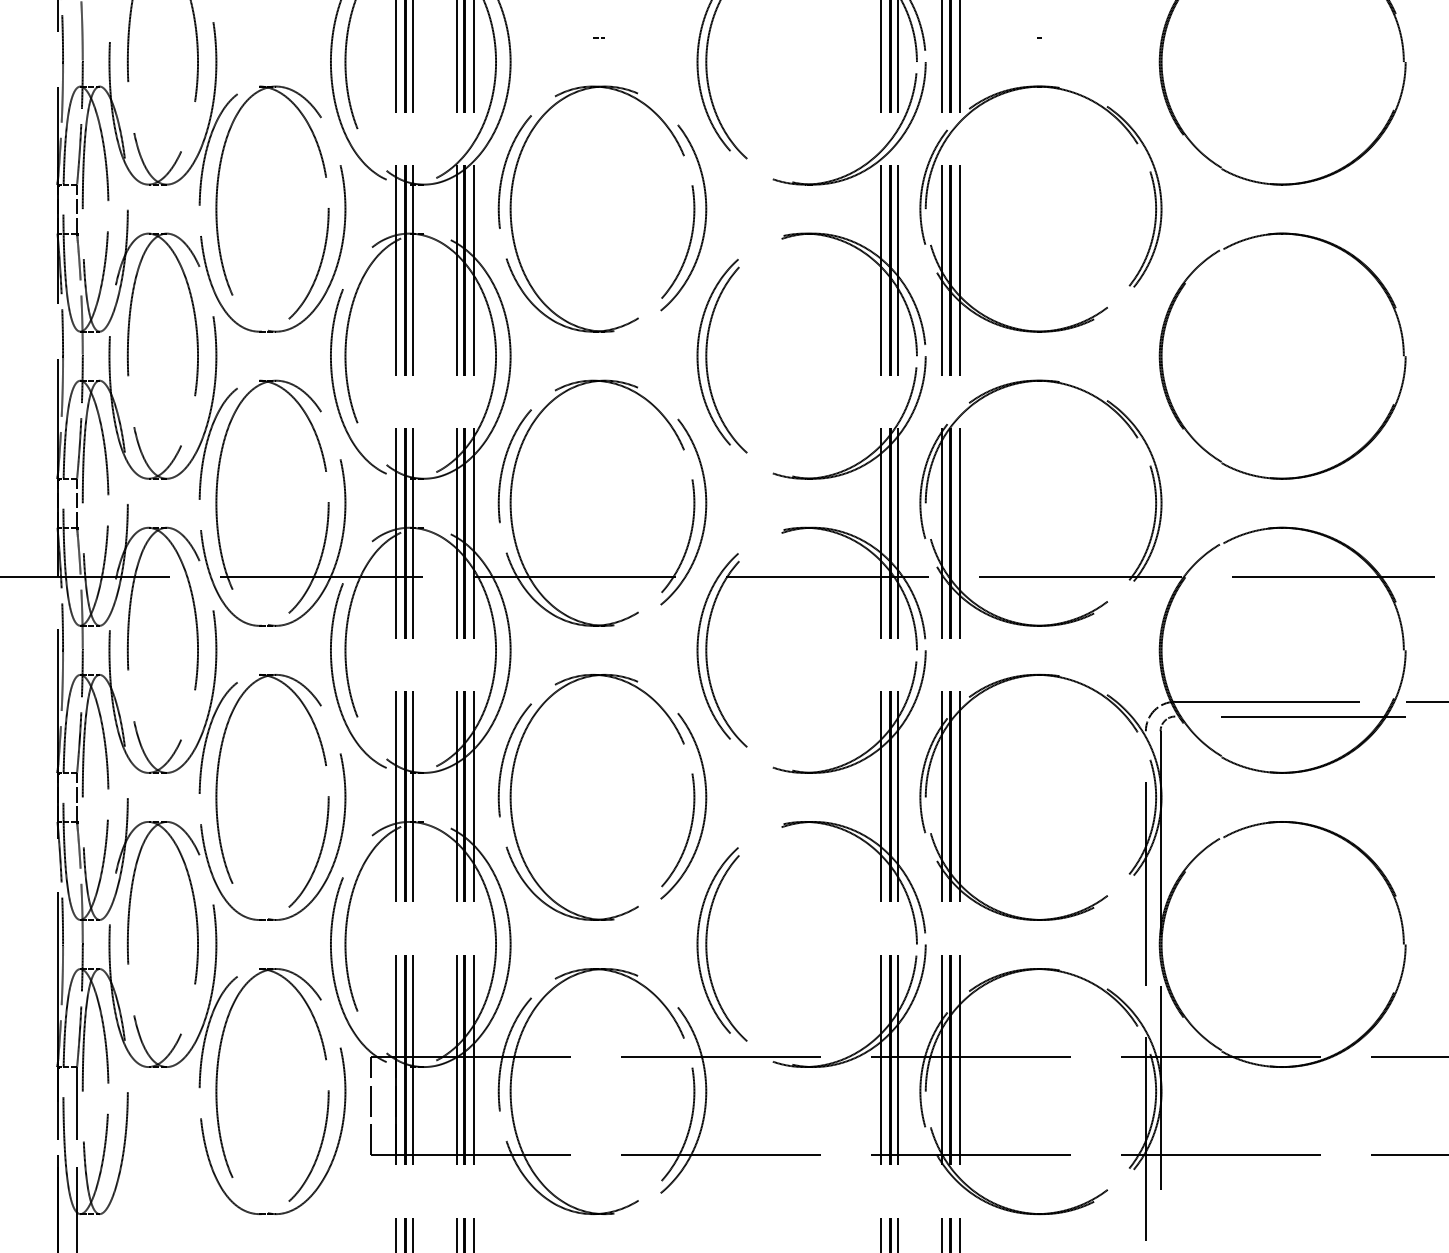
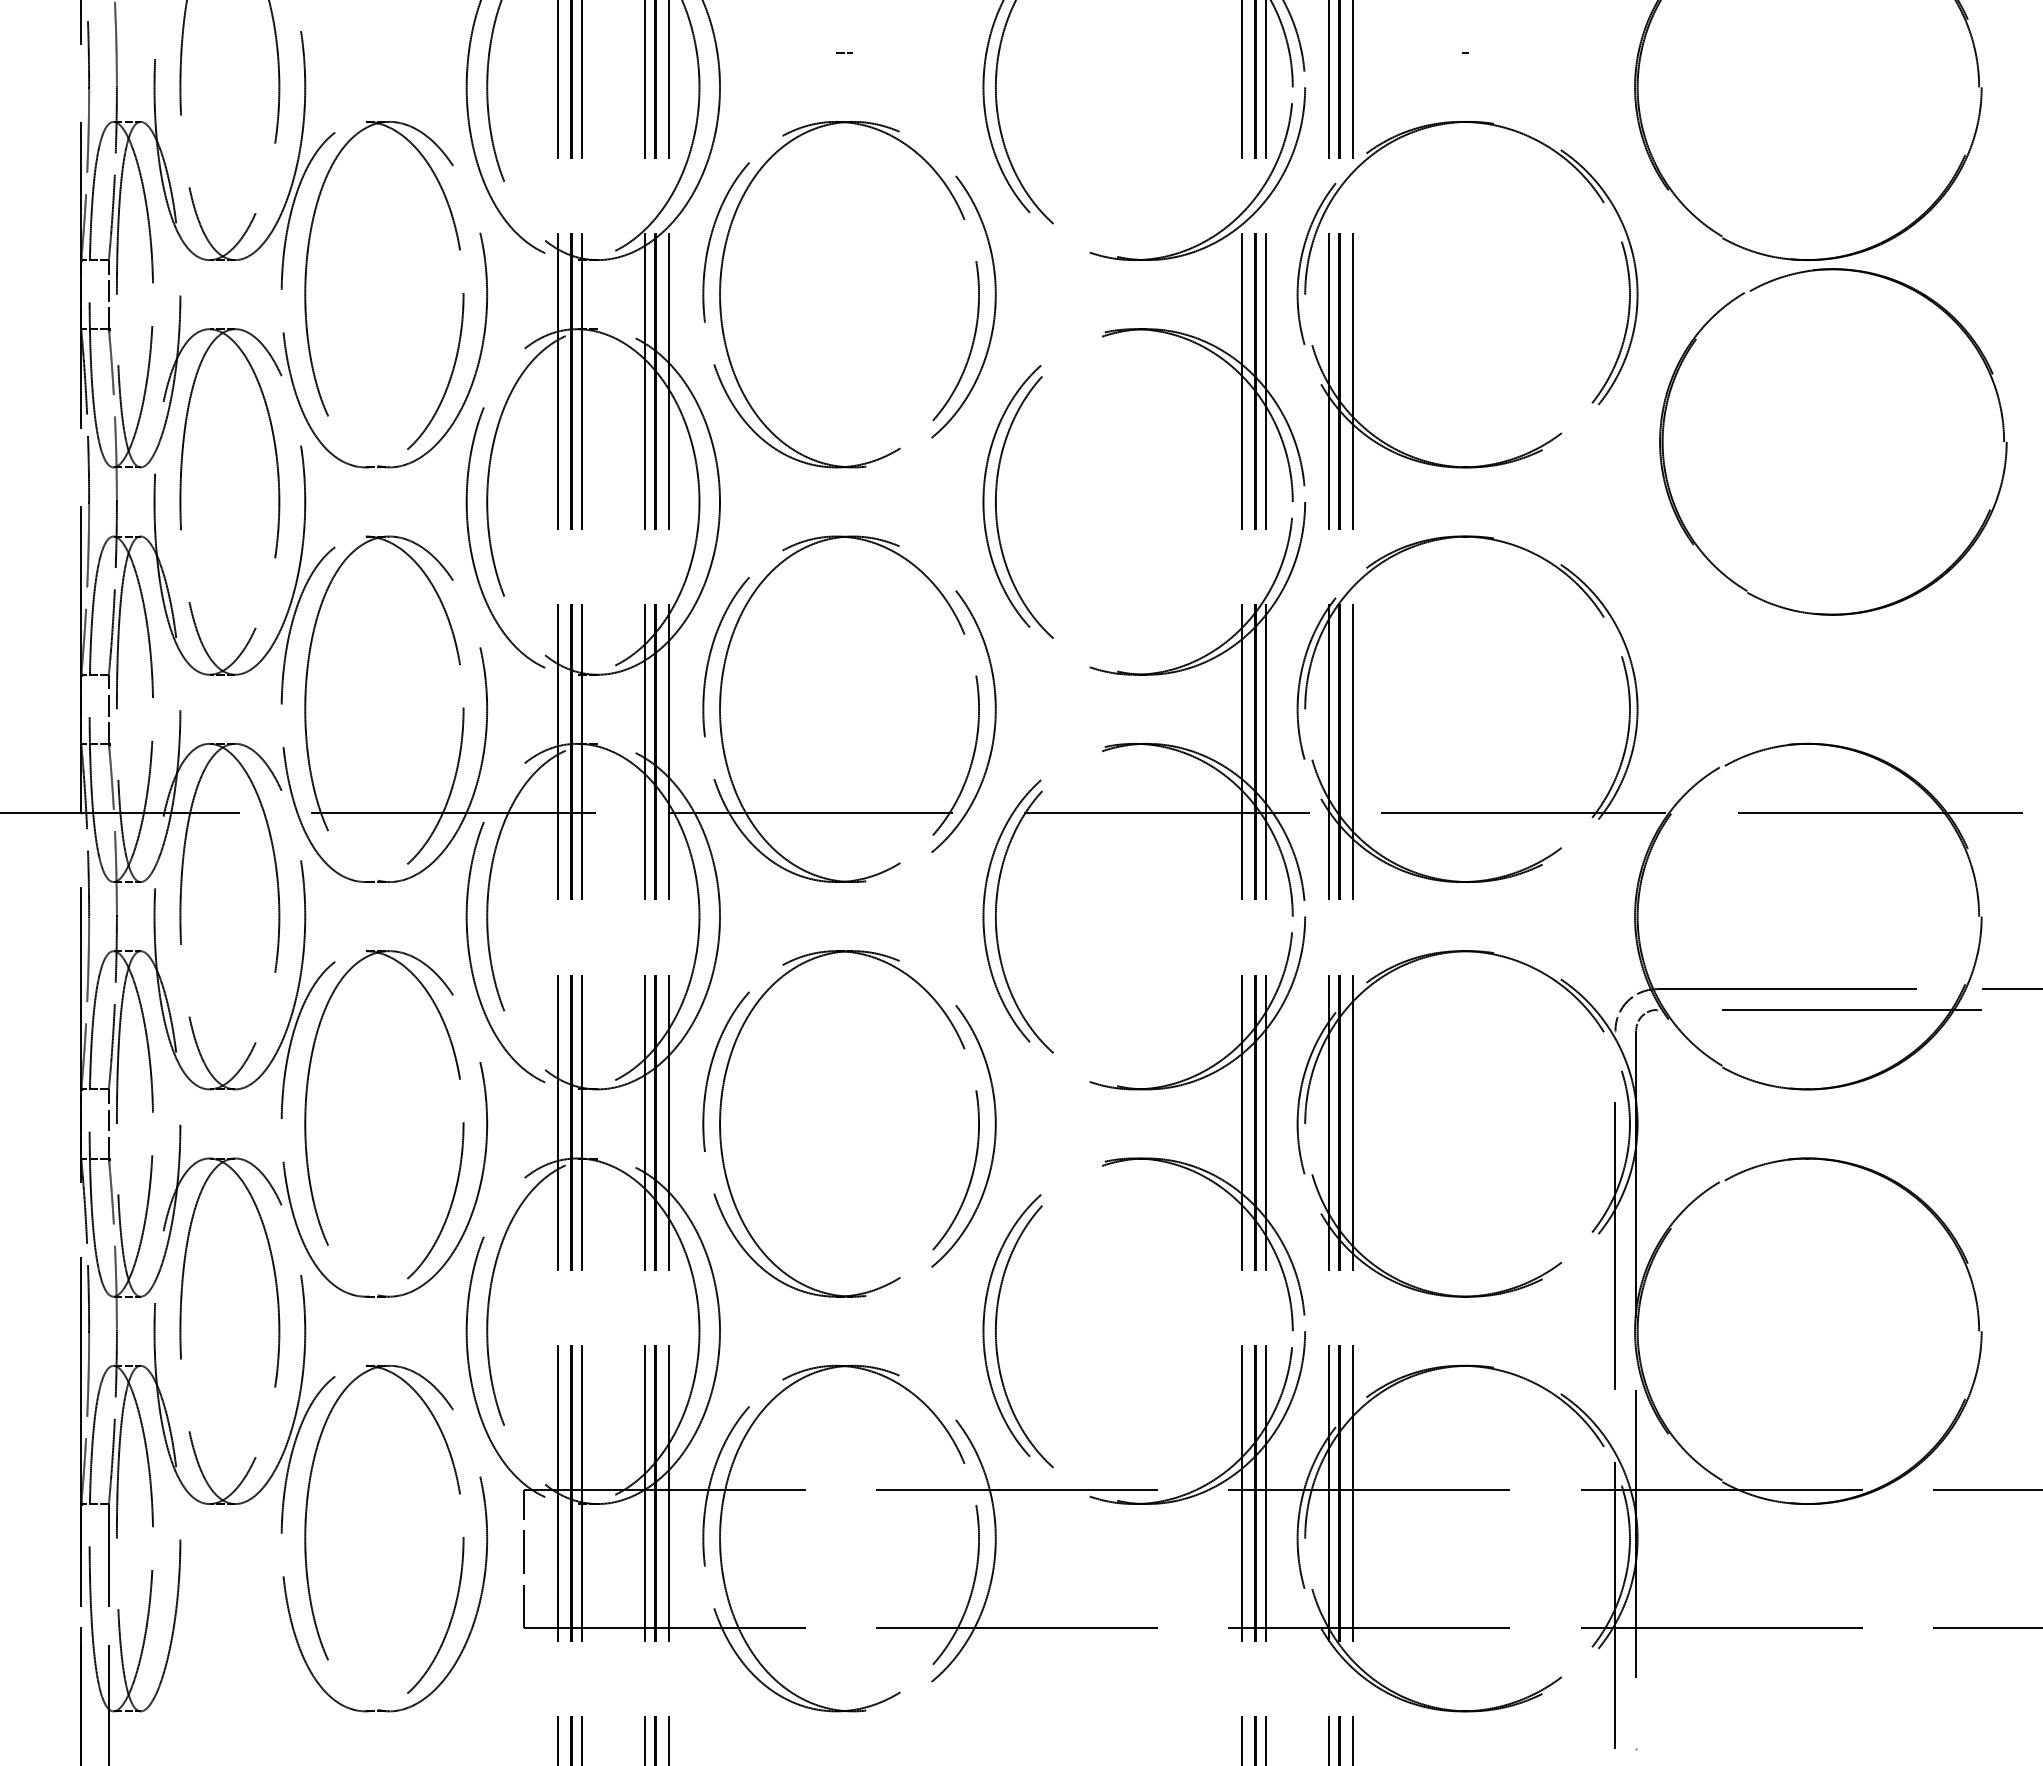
part: (1395, 314) -> (1992, 383), moved

